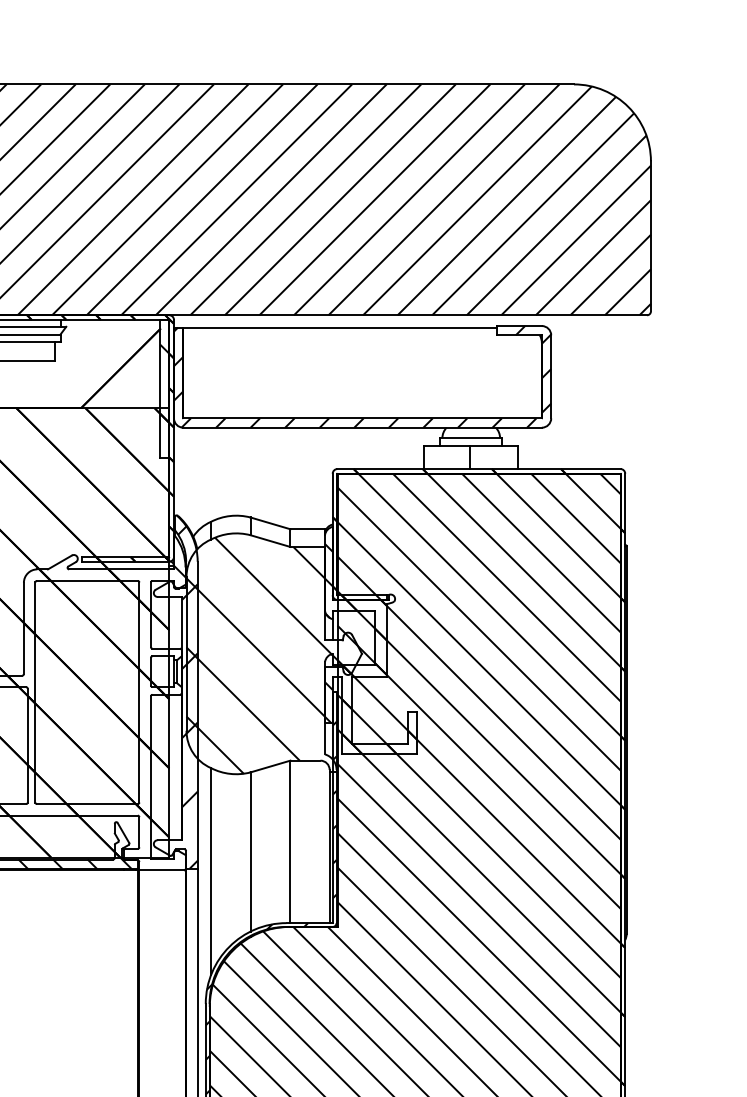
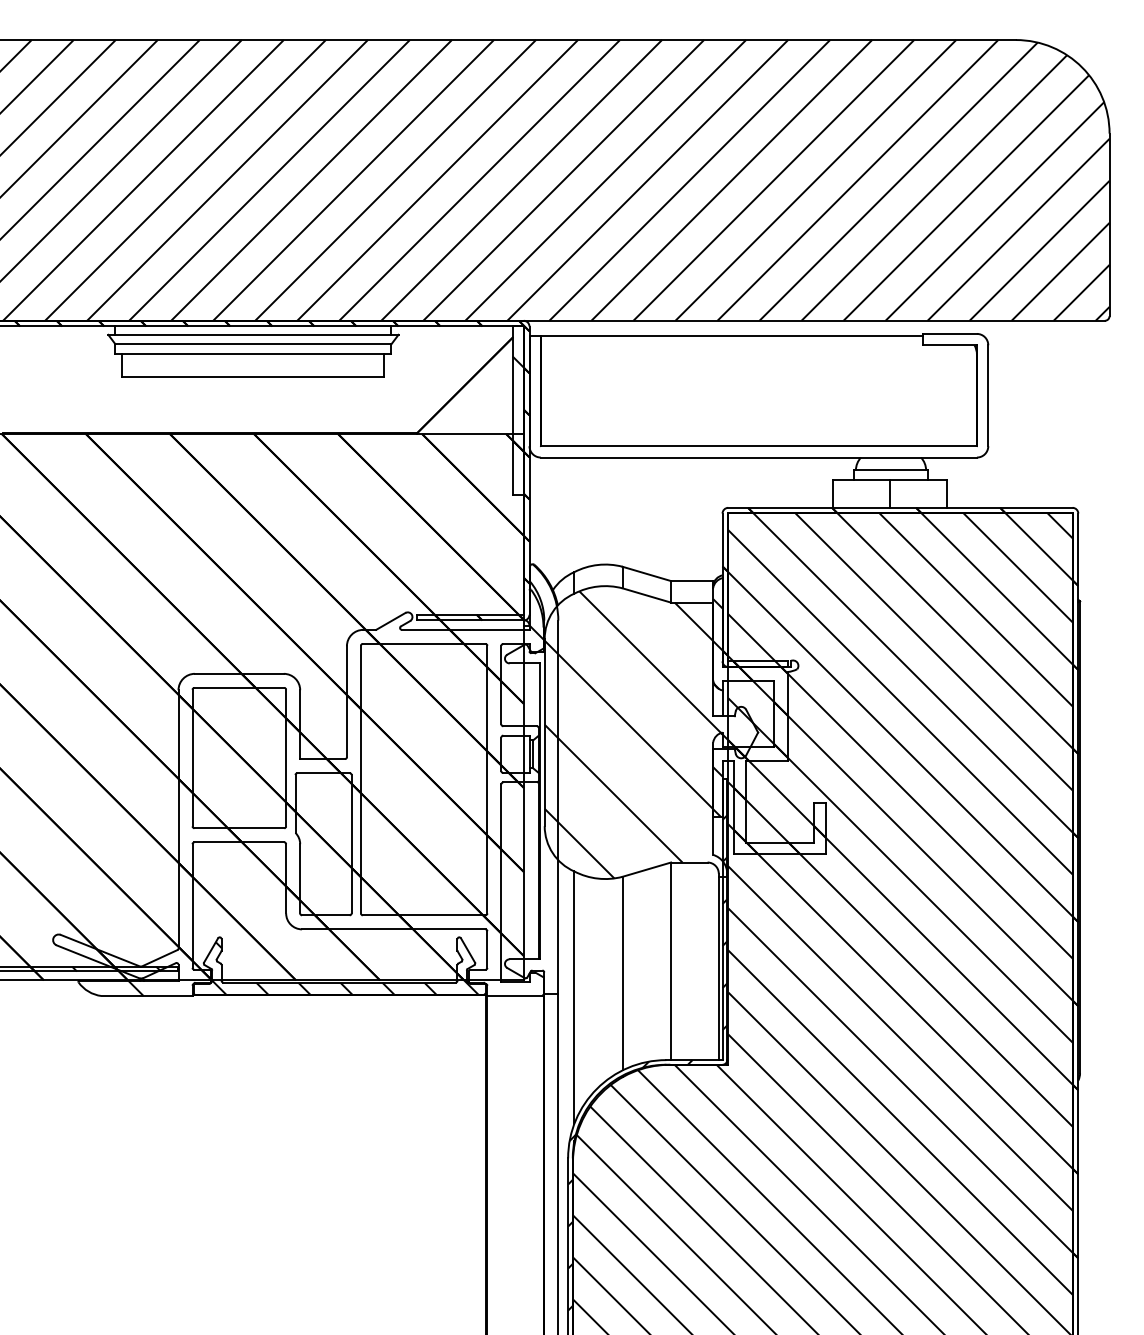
hatch: (362, 376) -> (758, 395), removed
hatch: (187, 697) -> (545, 785), removed

